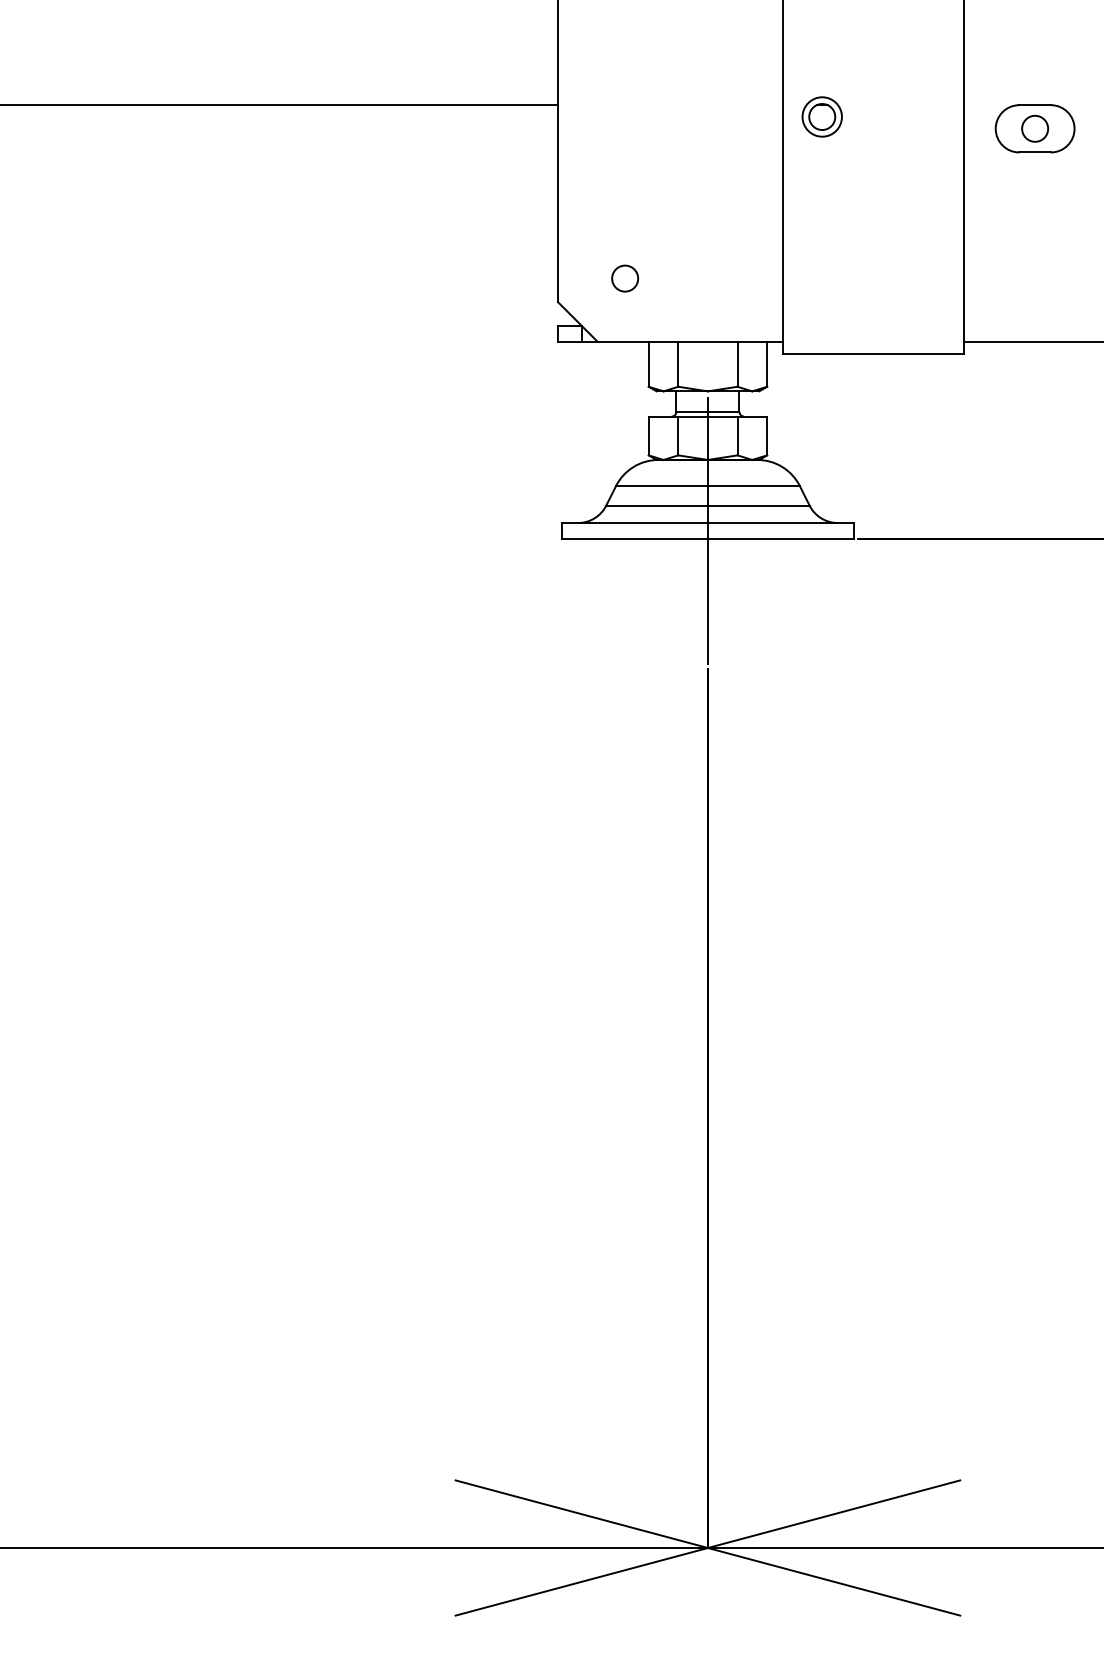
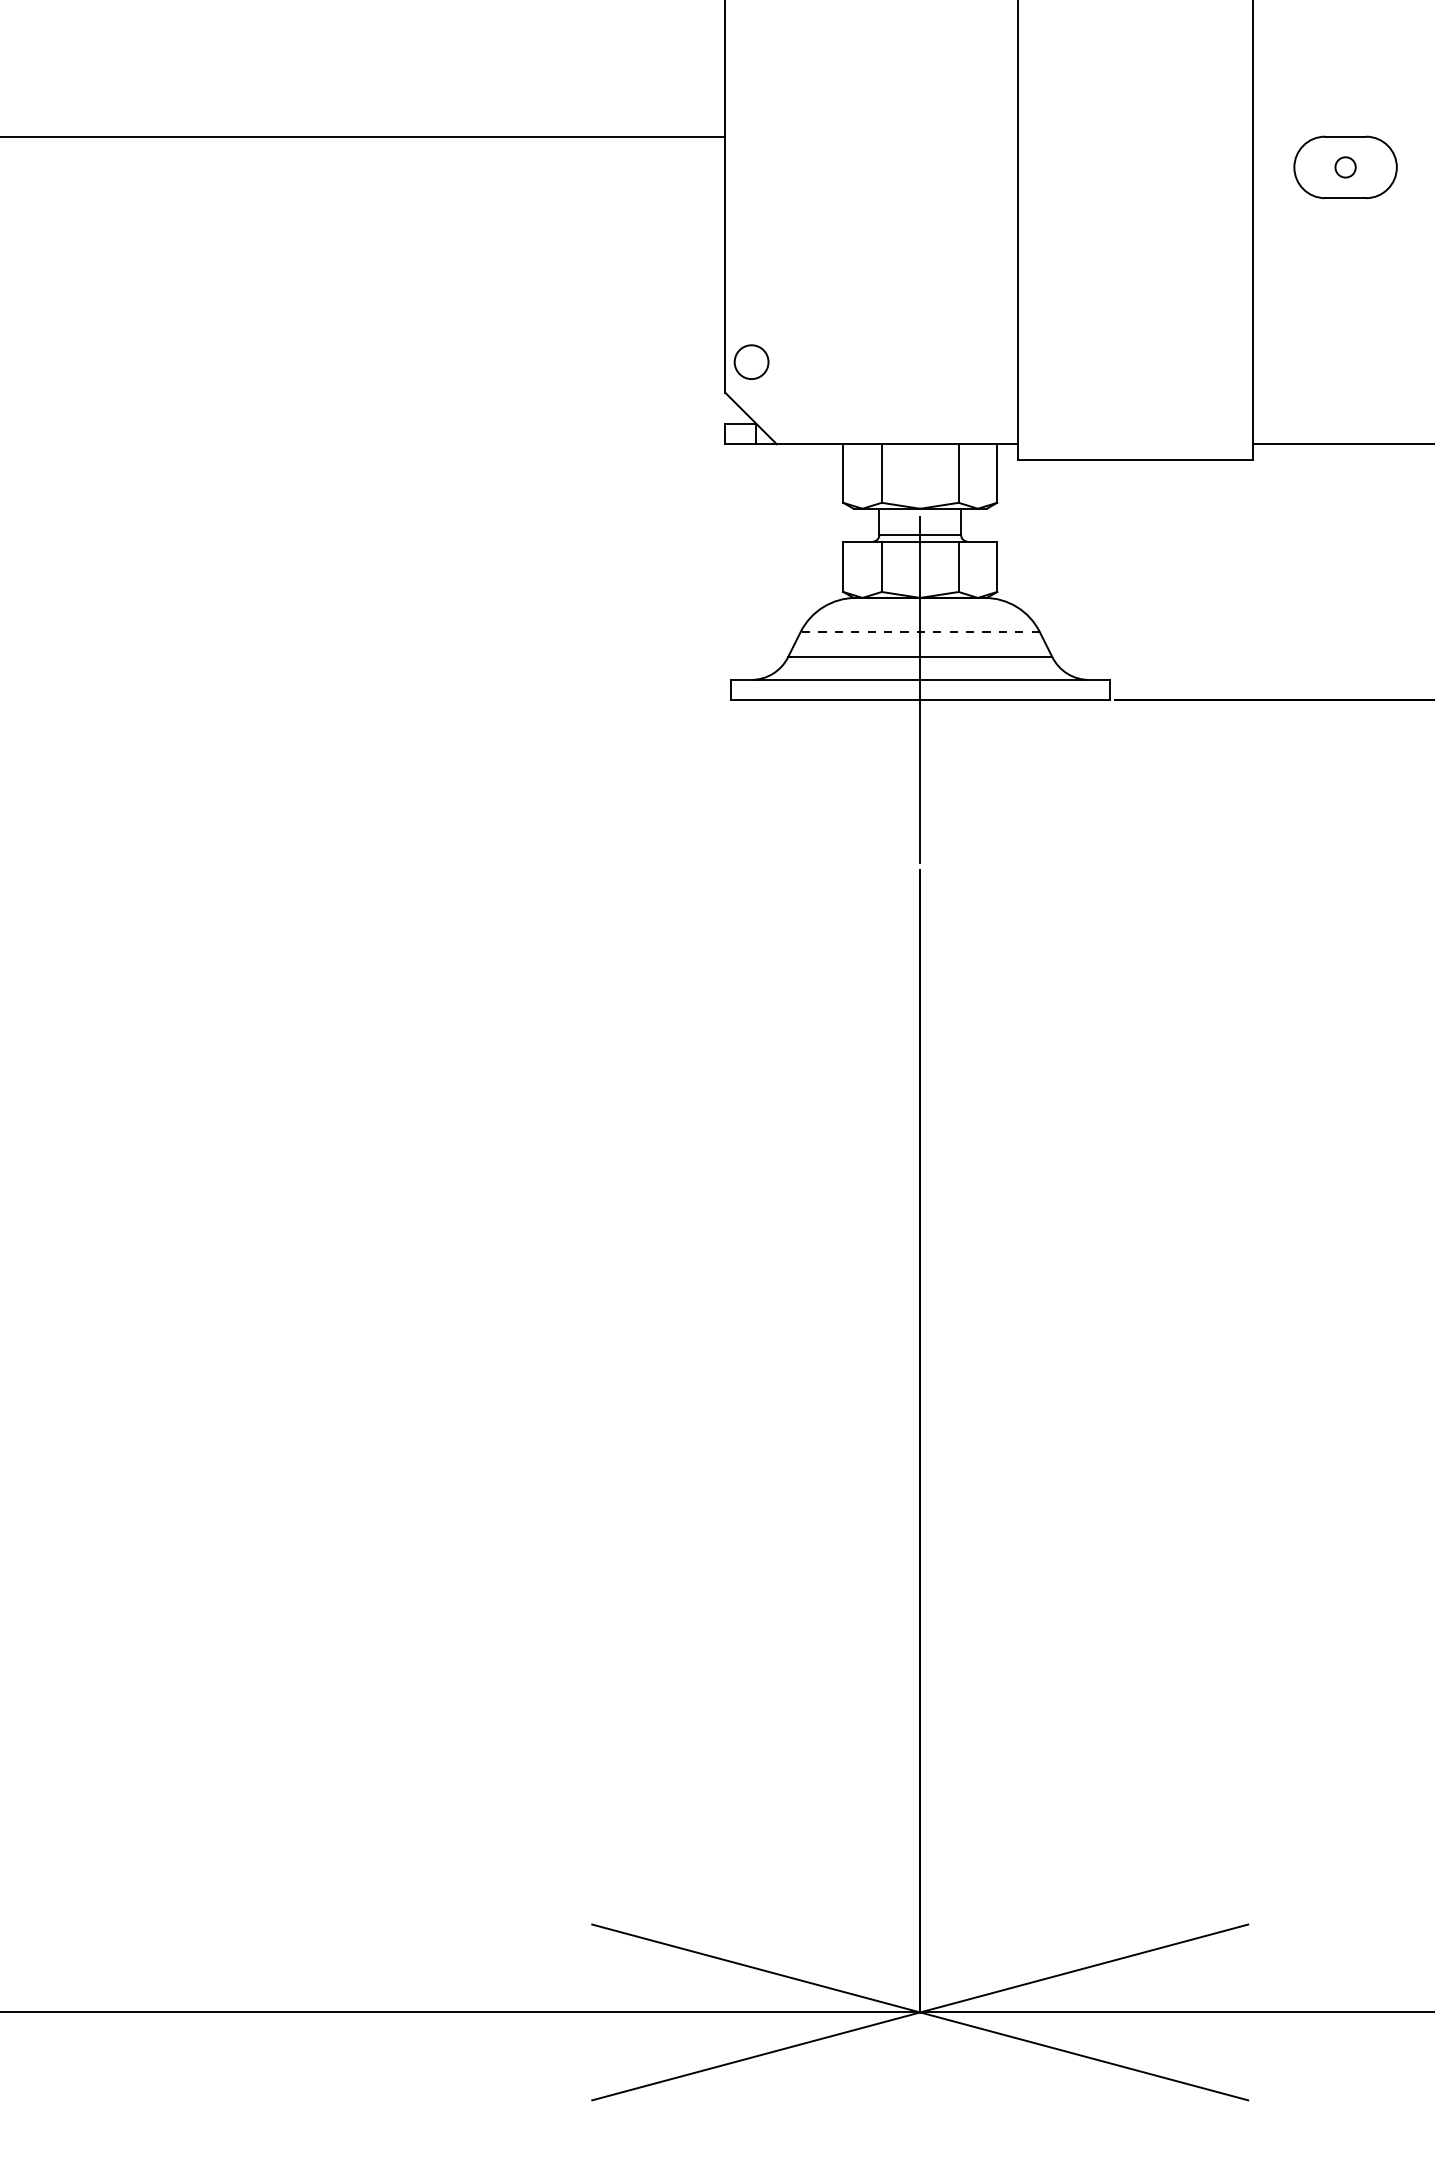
part: (821, 116) -> (1068, 151), removed
circle: (1035, 128) -> (1345, 167), size x0.6
circle: (625, 278) -> (751, 361), moved
line: (707, 485) -> (919, 631), solid -> dashed

